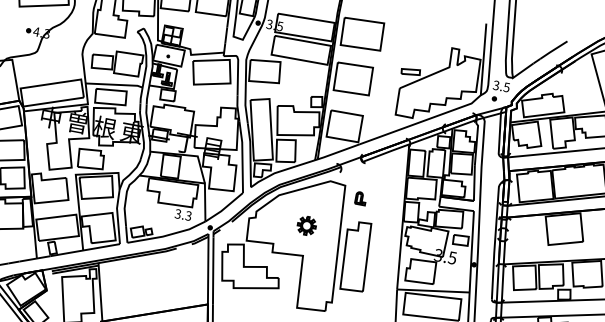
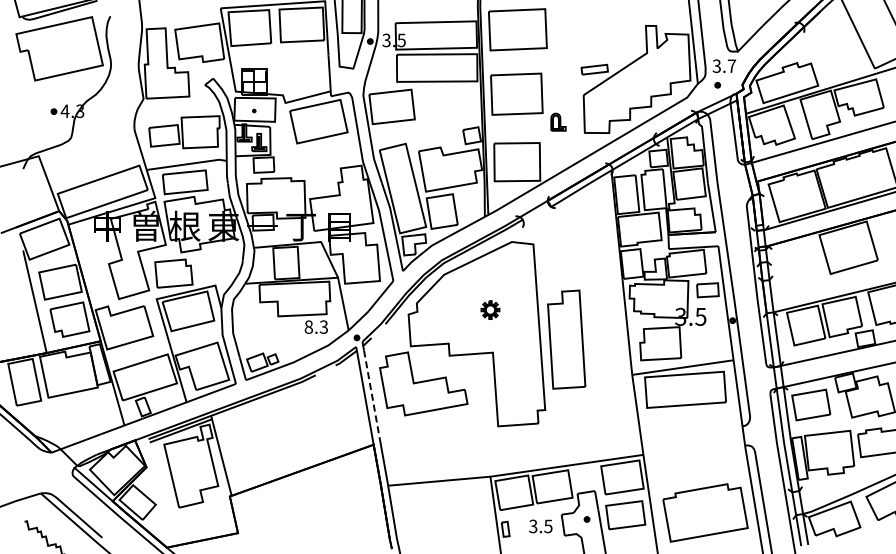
text: (506, 86) -> (731, 65), 3.5 -> 3.7
part: (361, 198) -> (558, 121), moved
text: (177, 213) -> (308, 326), 3.3 -> 8.3
part: (306, 225) -> (490, 309), size x0.7
line: (213, 271) -> (372, 397), solid -> dashed

